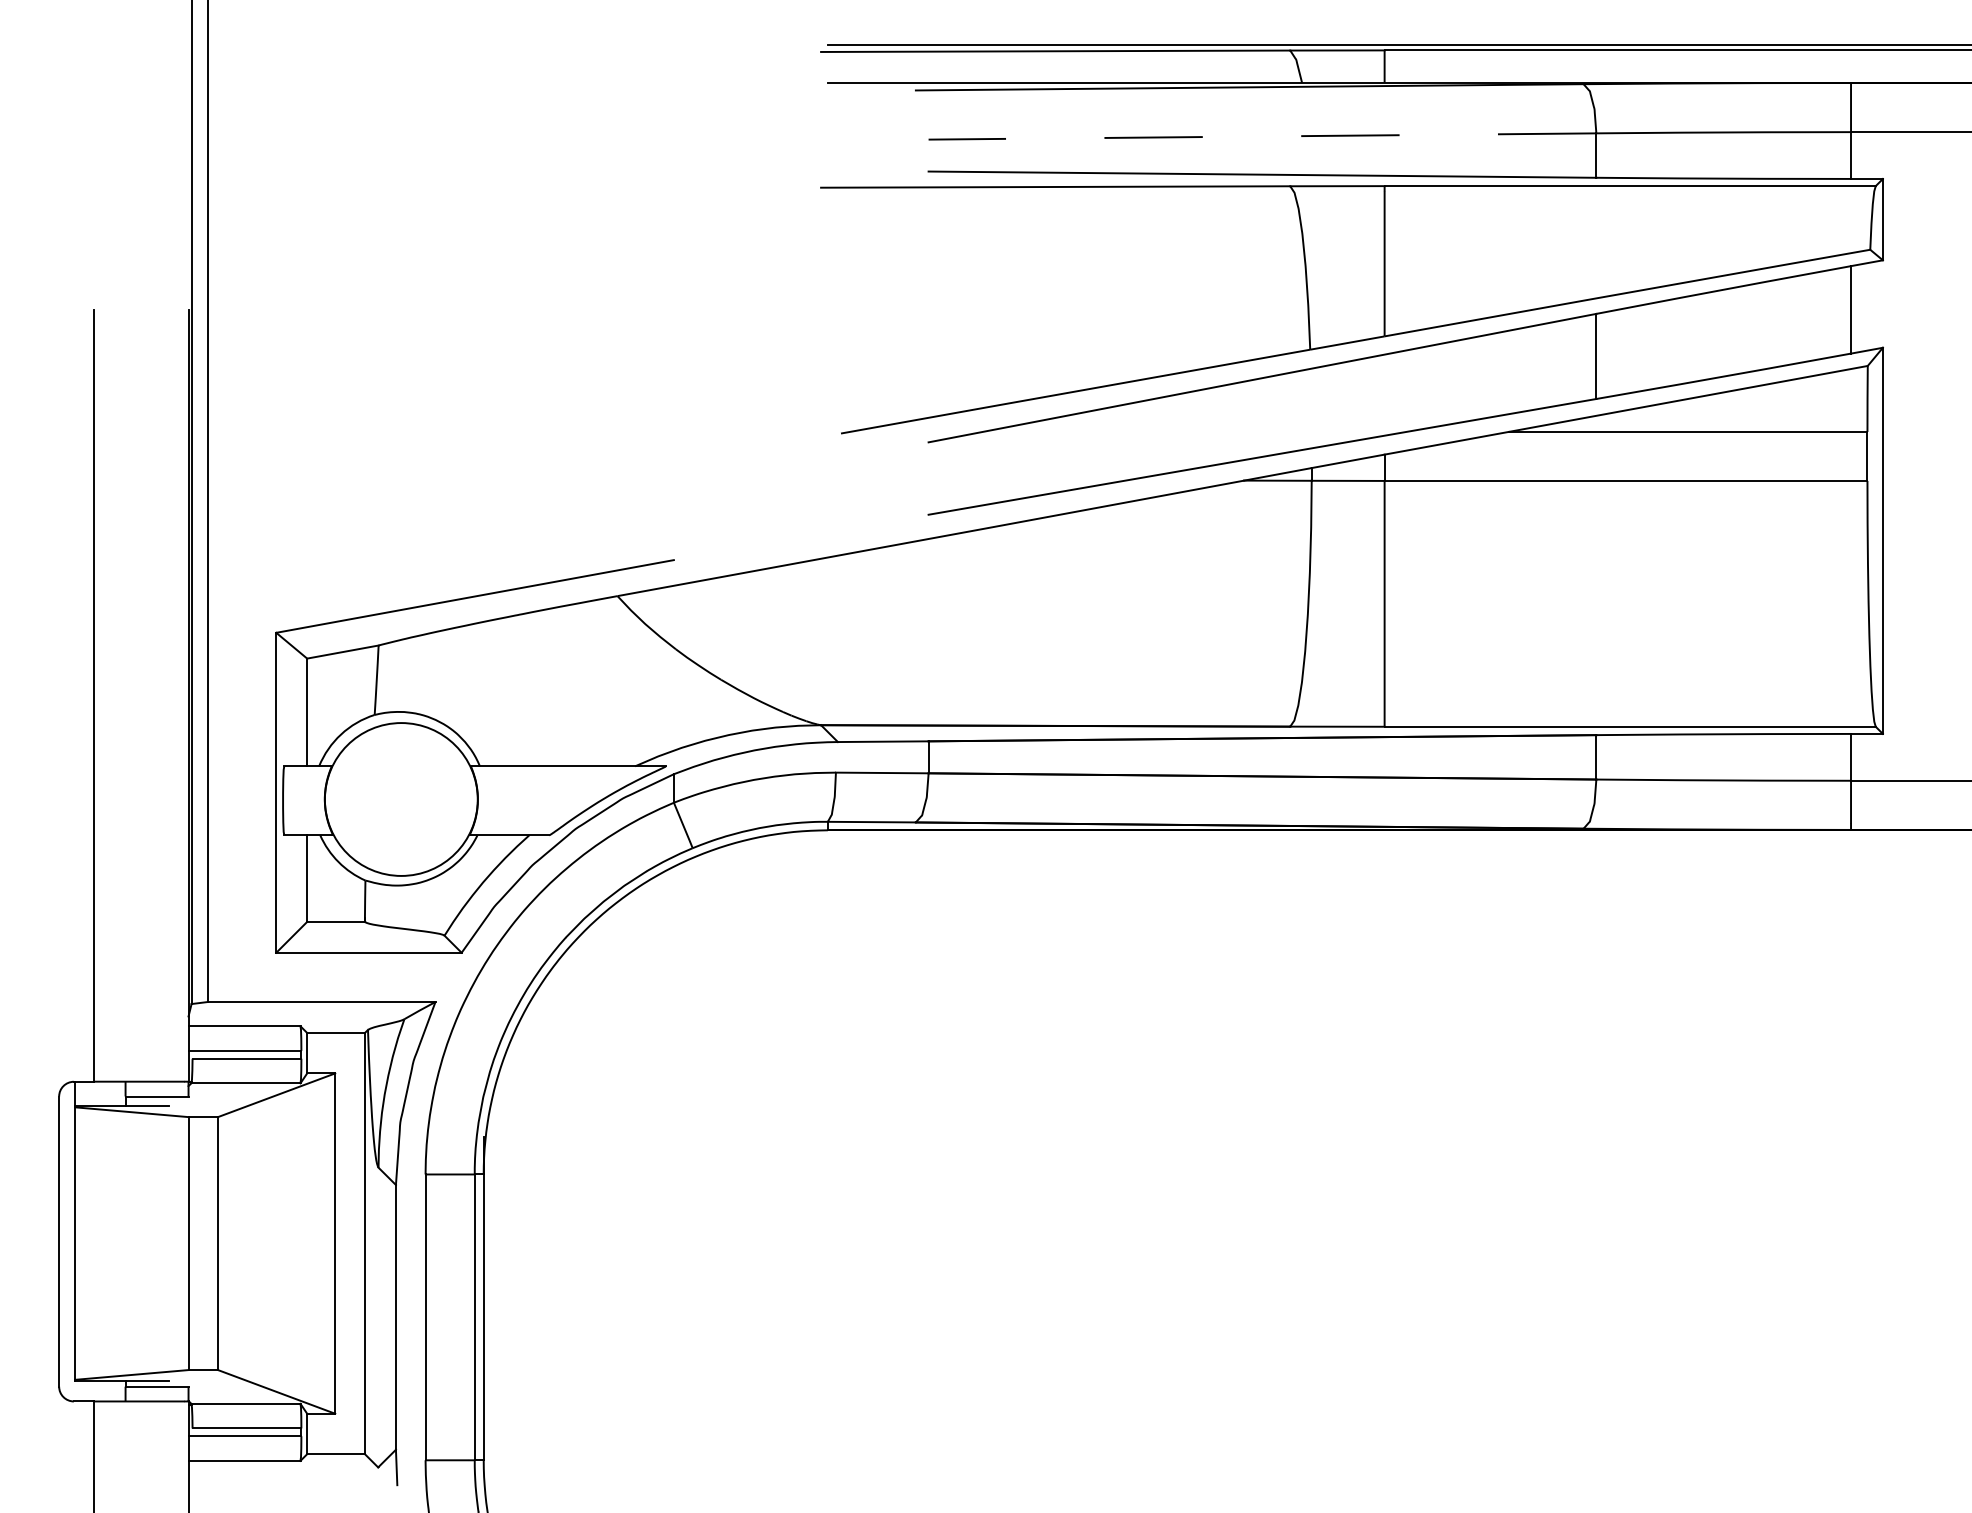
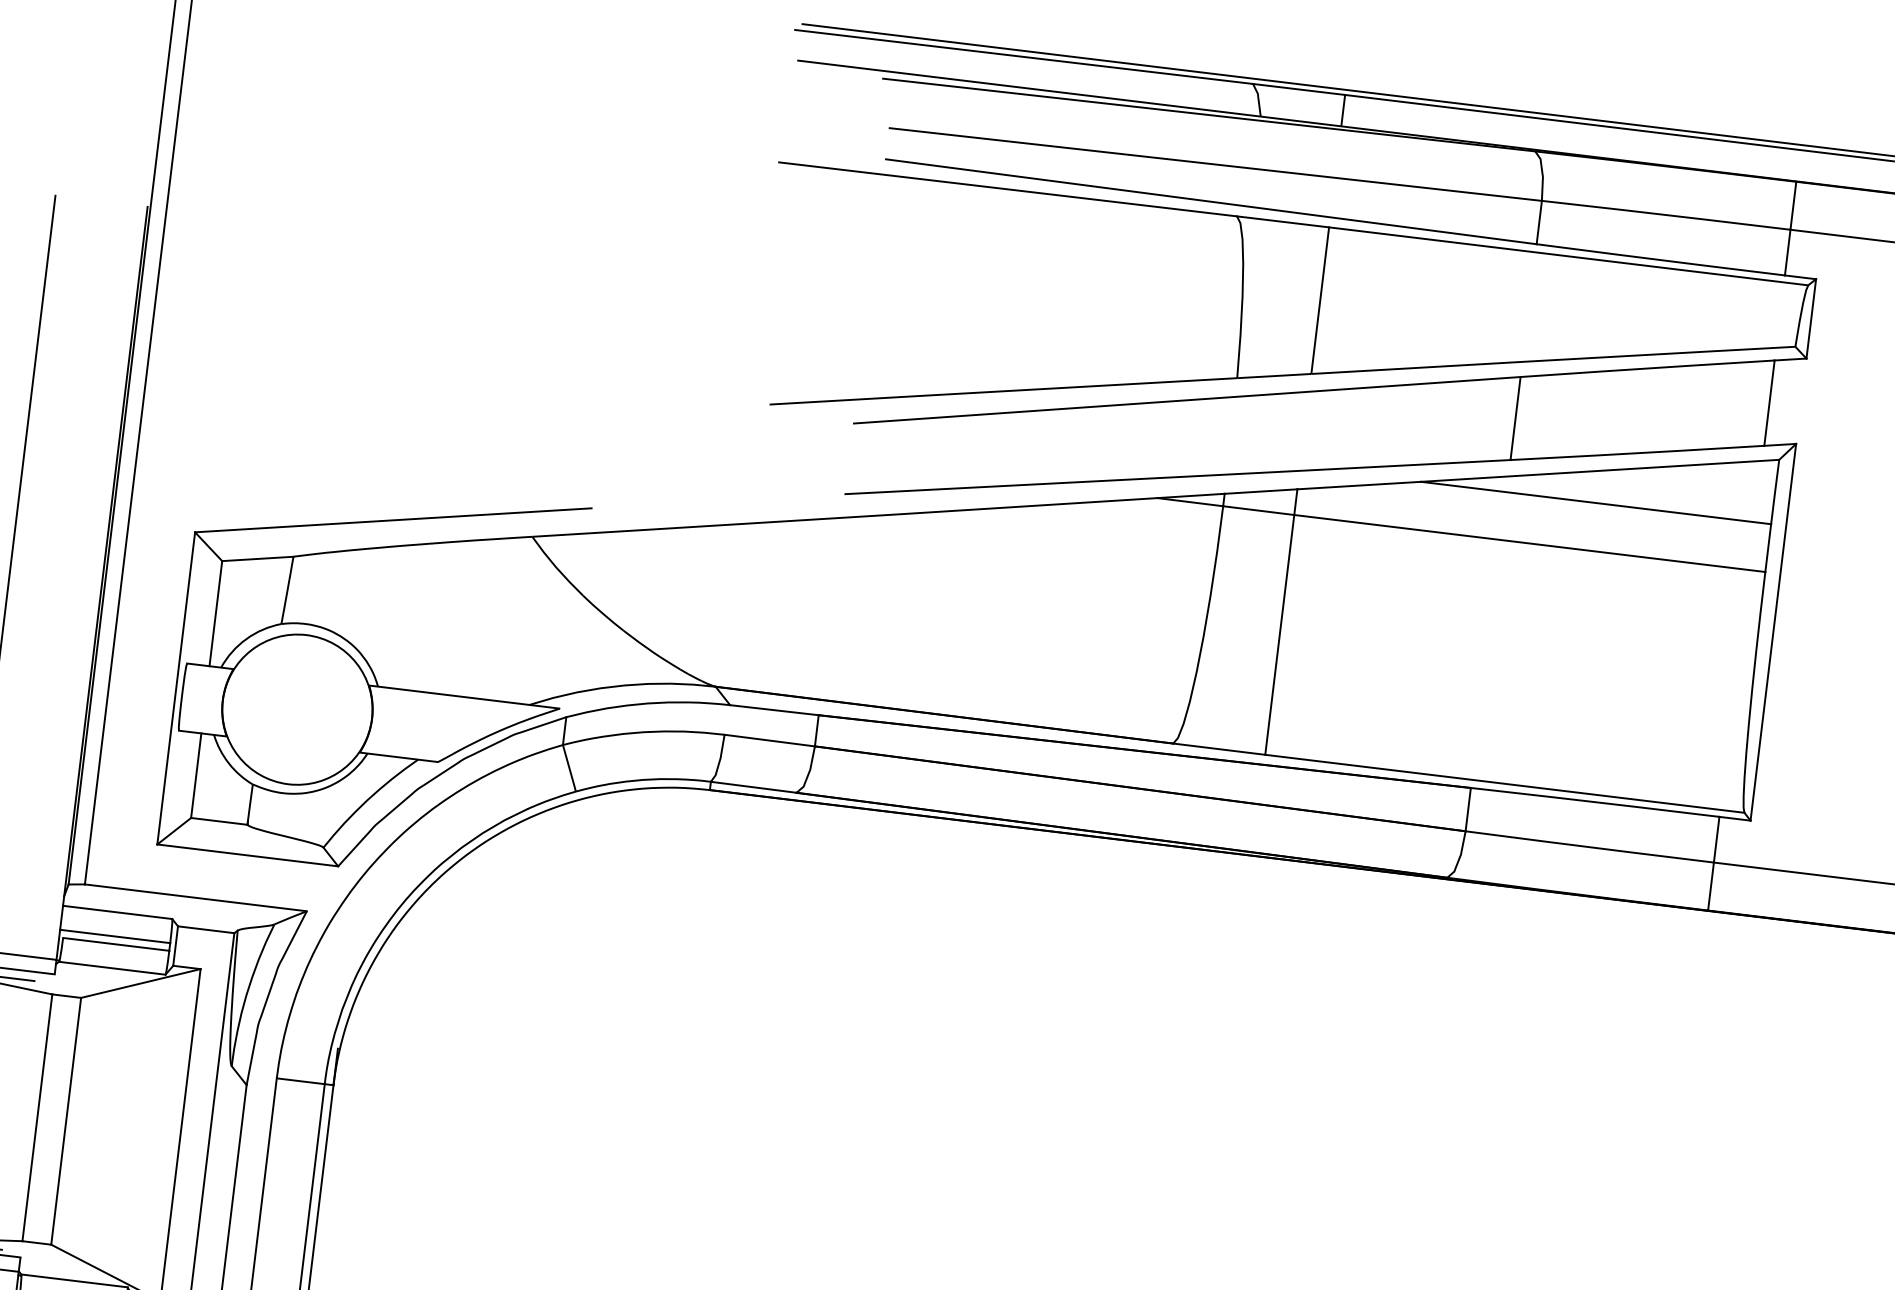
line: (1262, 136) -> (1215, 164), dashed -> solid

